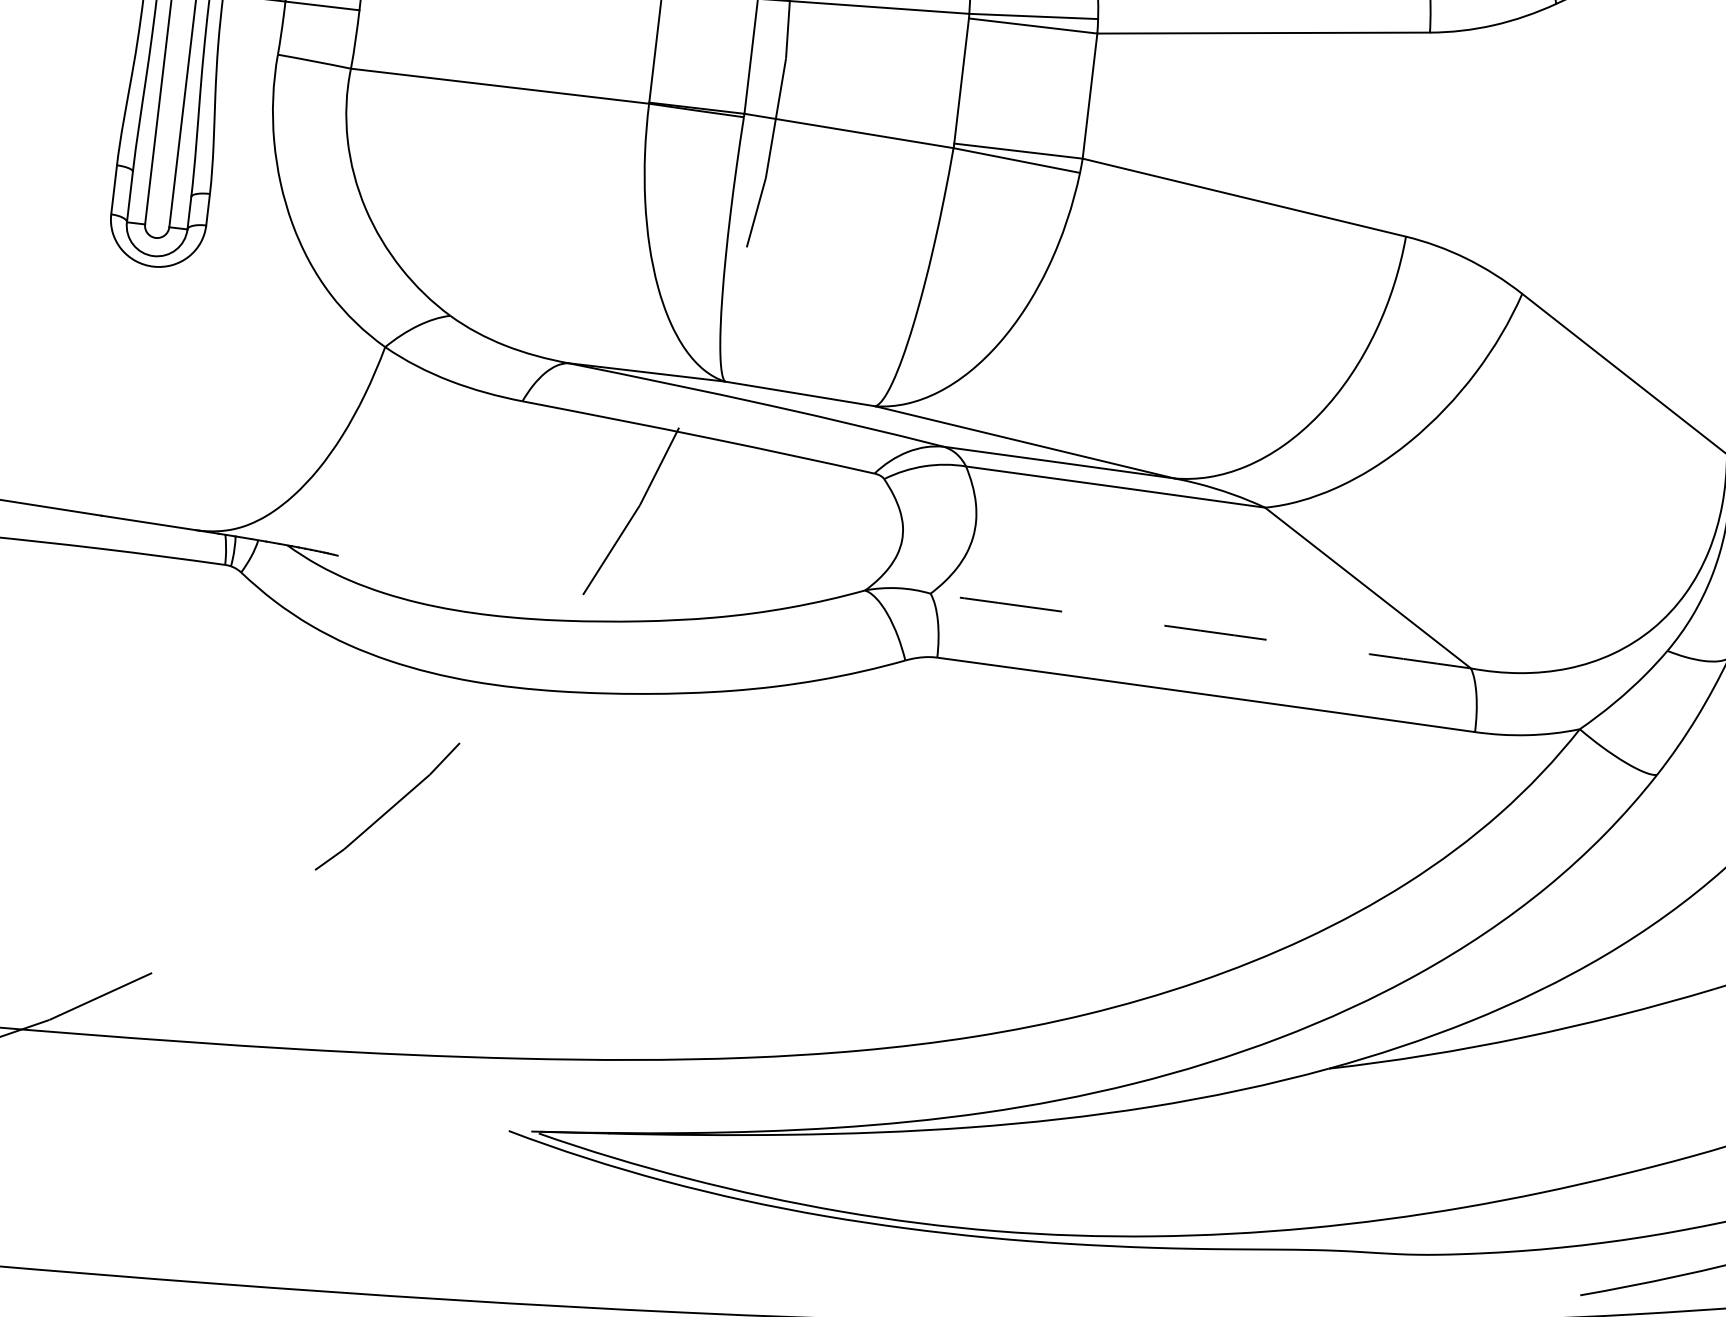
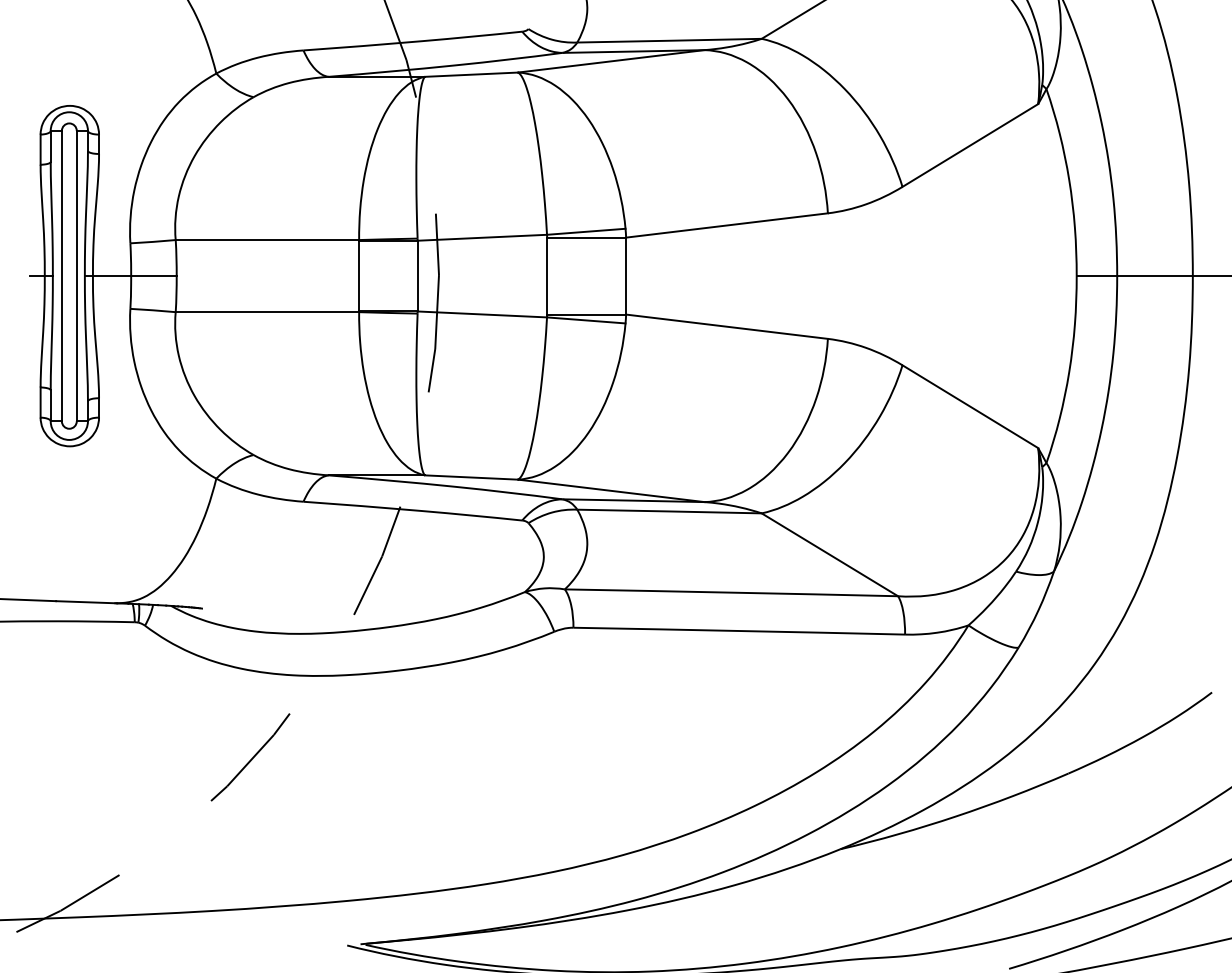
arc: (1200, 630) -> (731, 592), dashed -> solid

